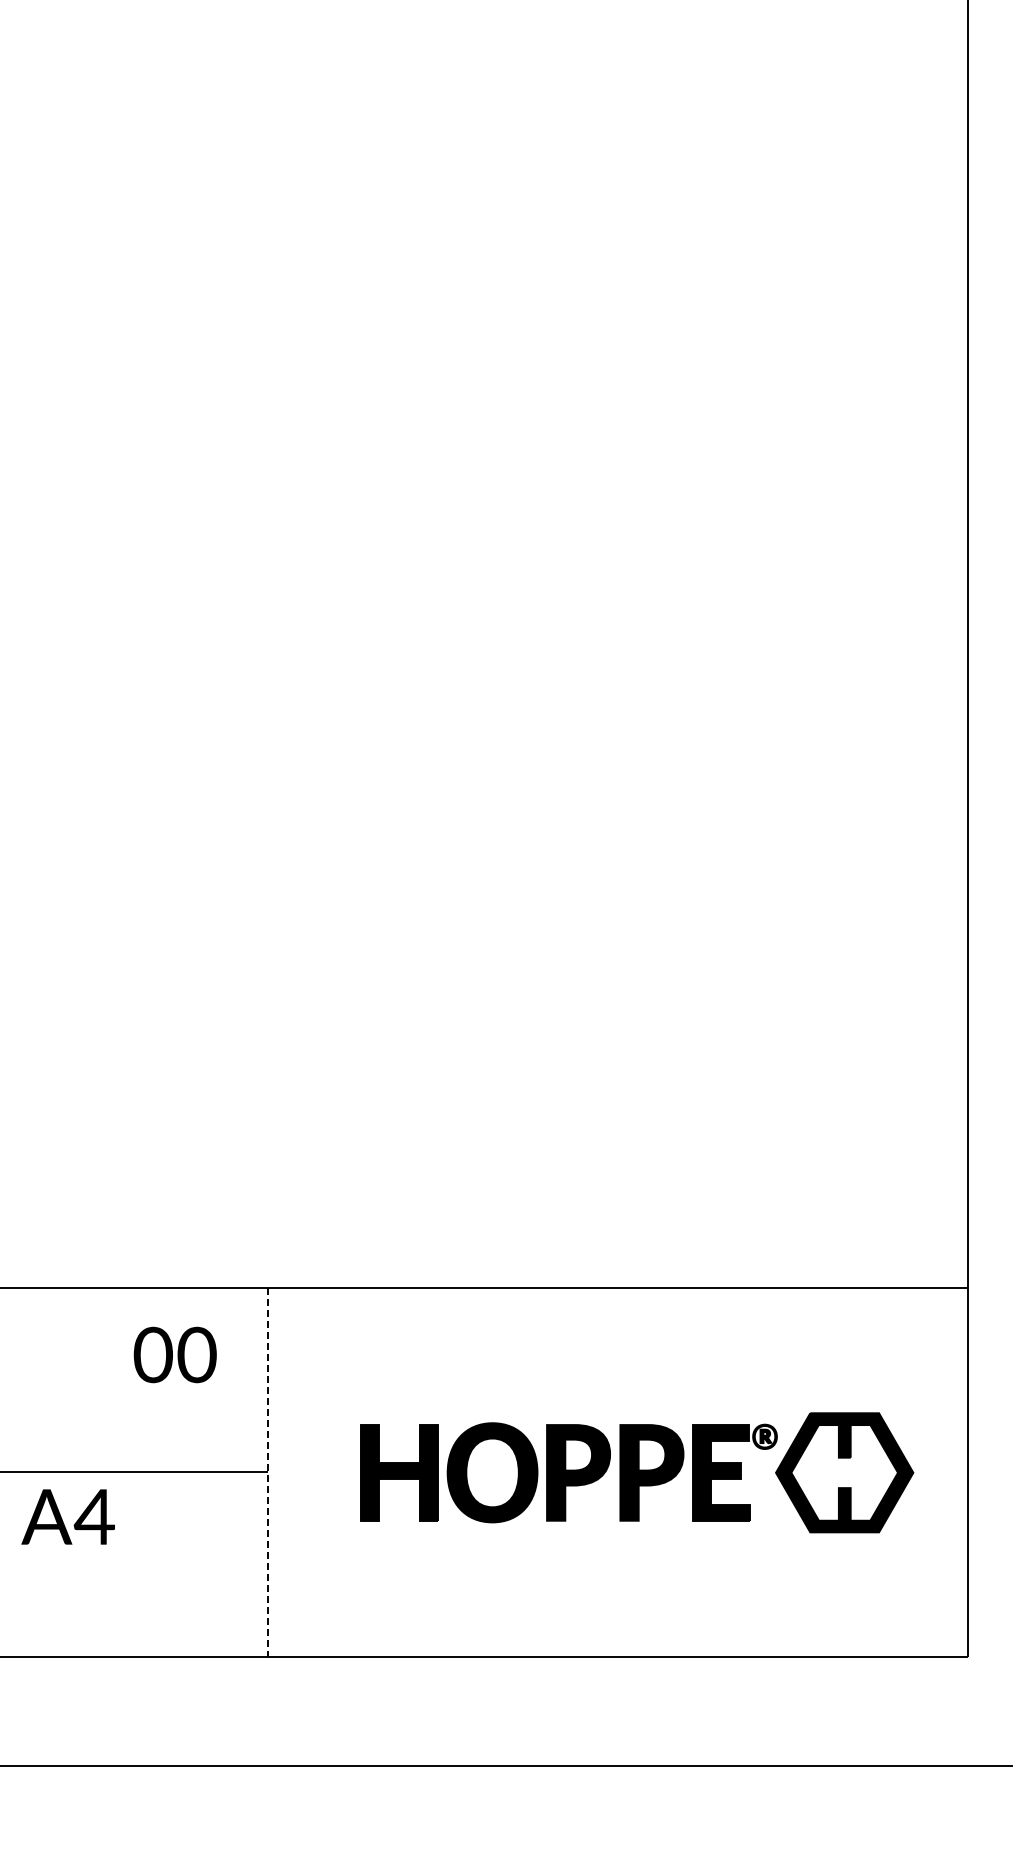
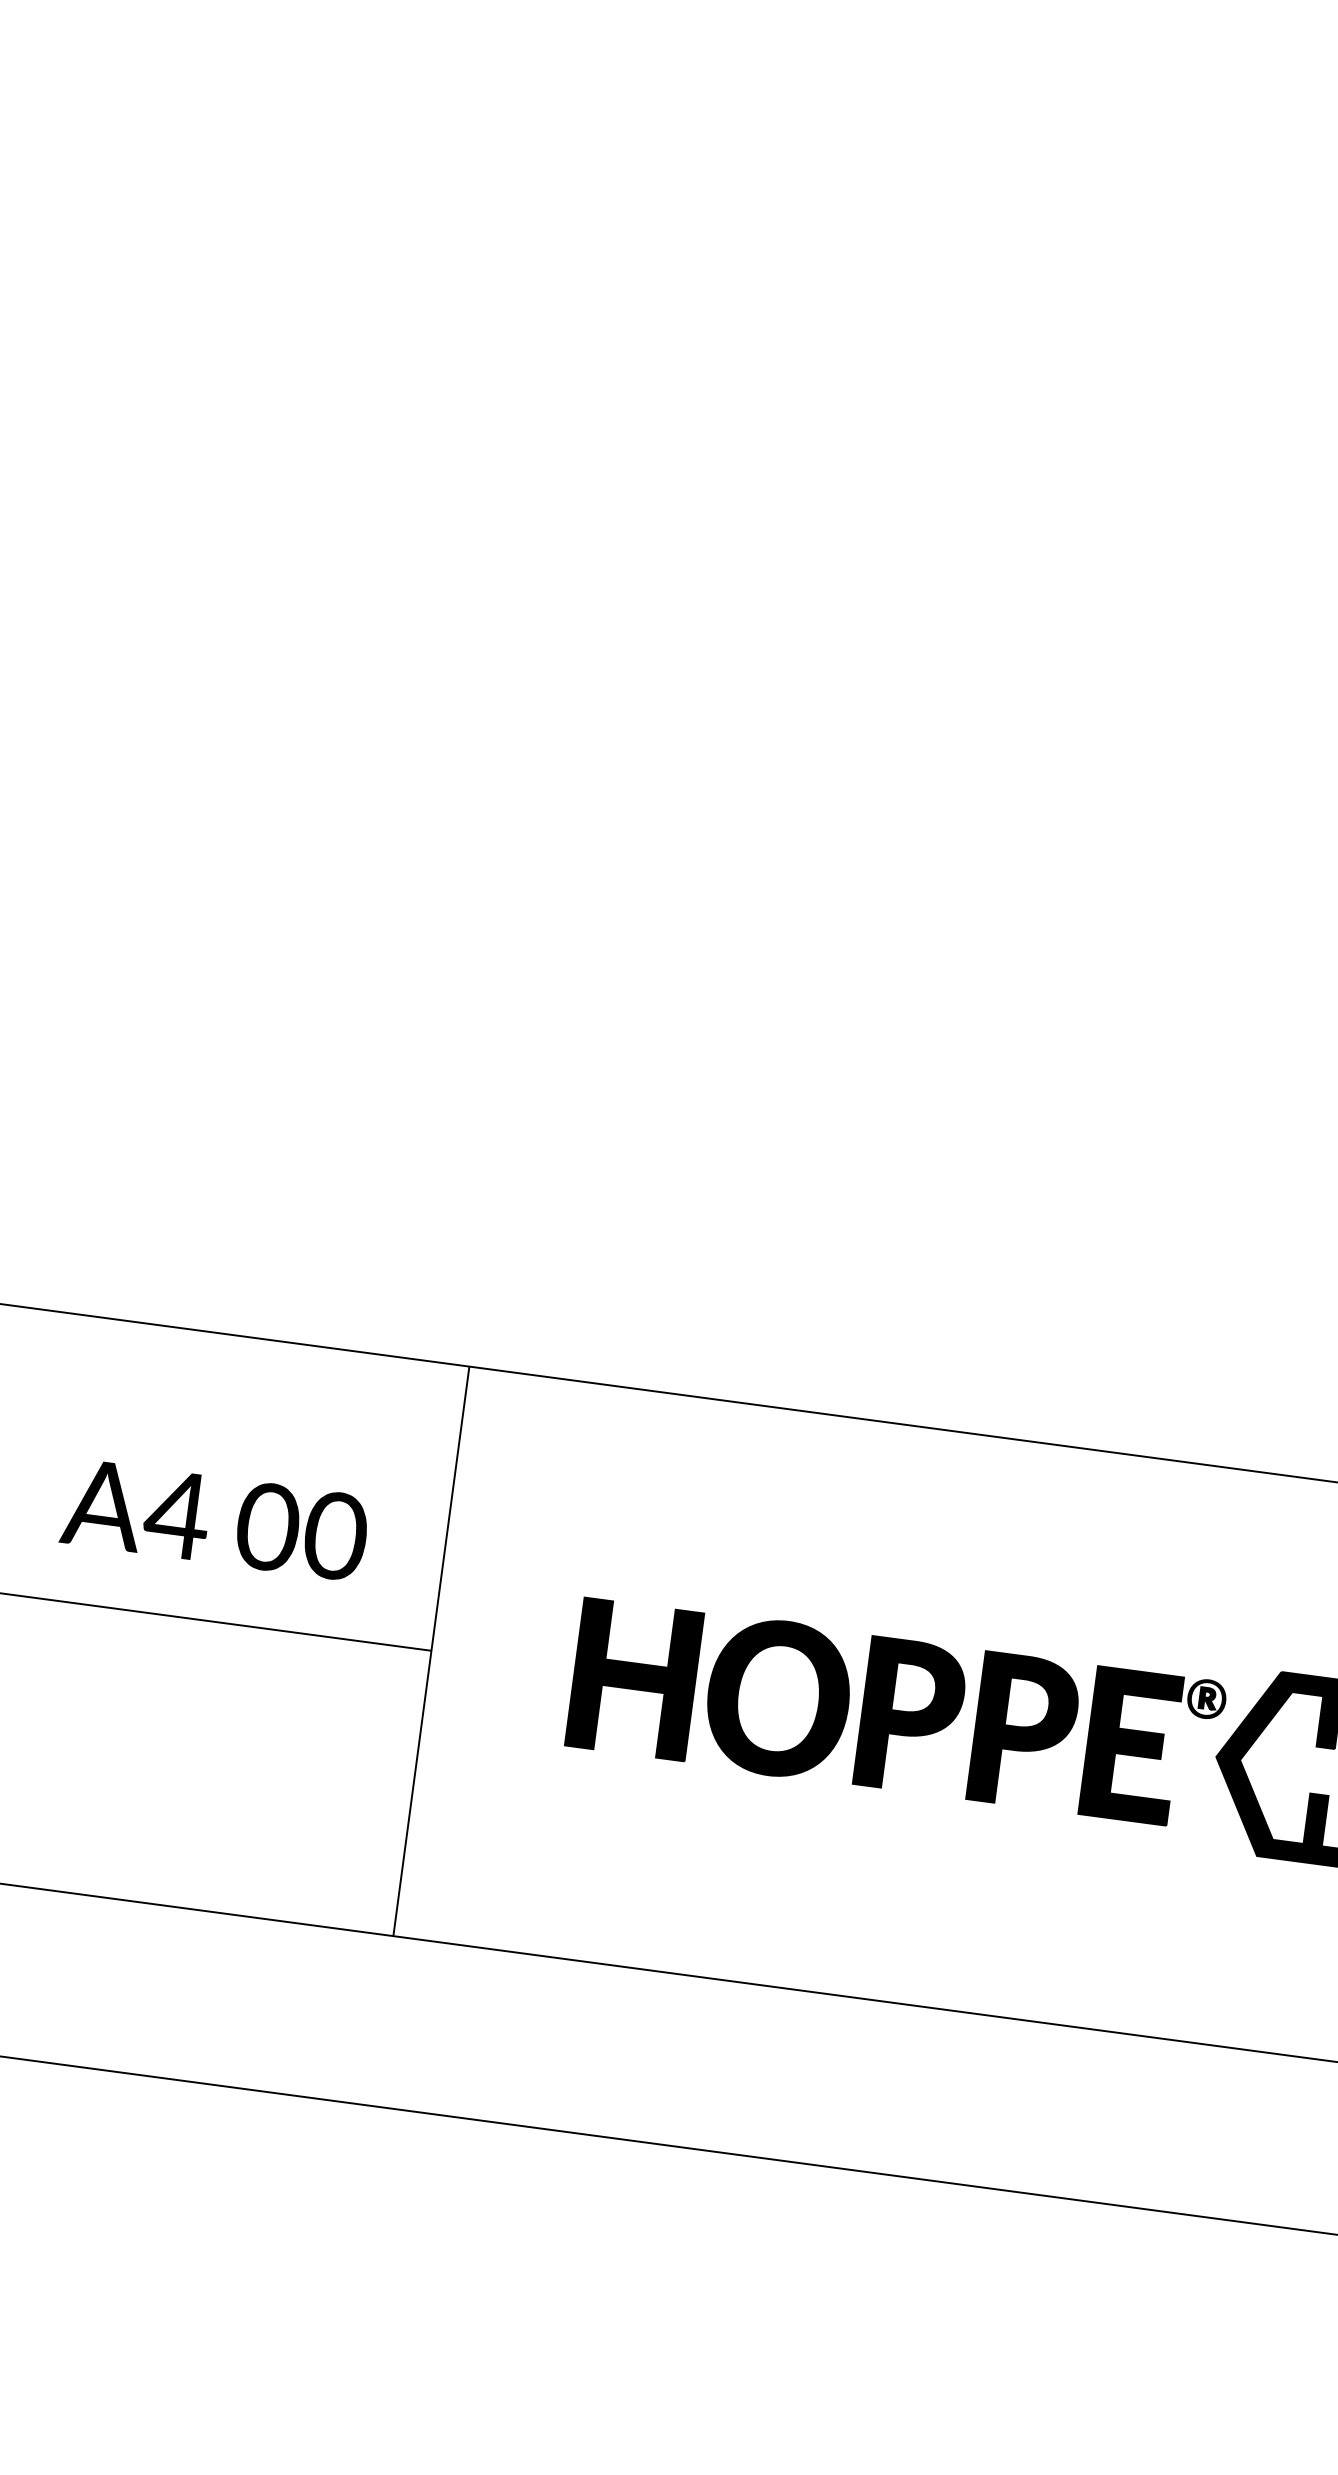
text: (174, 1354) -> (300, 1530), moved
line: (267, 1472) -> (430, 1651), dashed -> solid
text: (67, 1516) -> (135, 1508), moved

